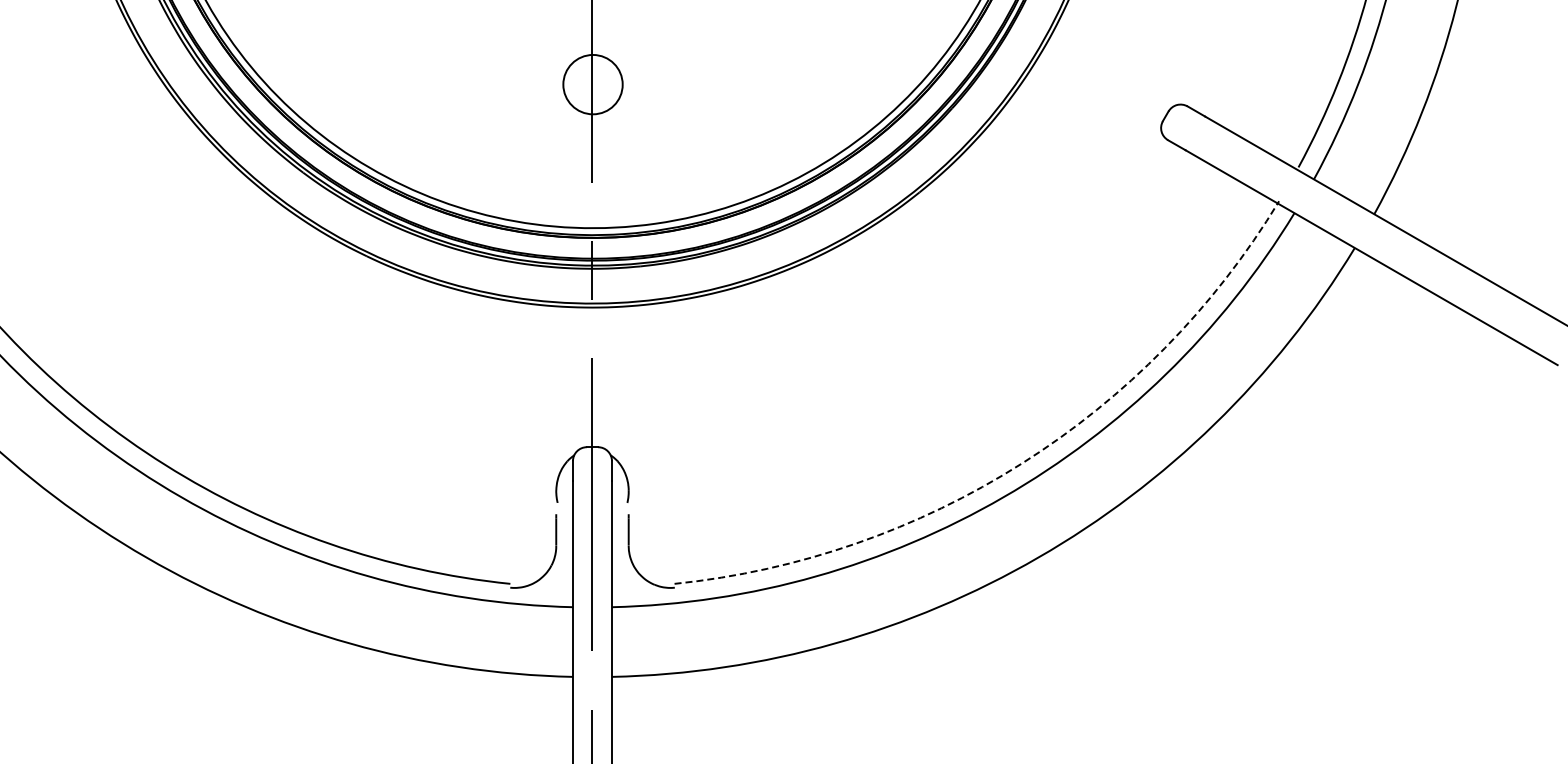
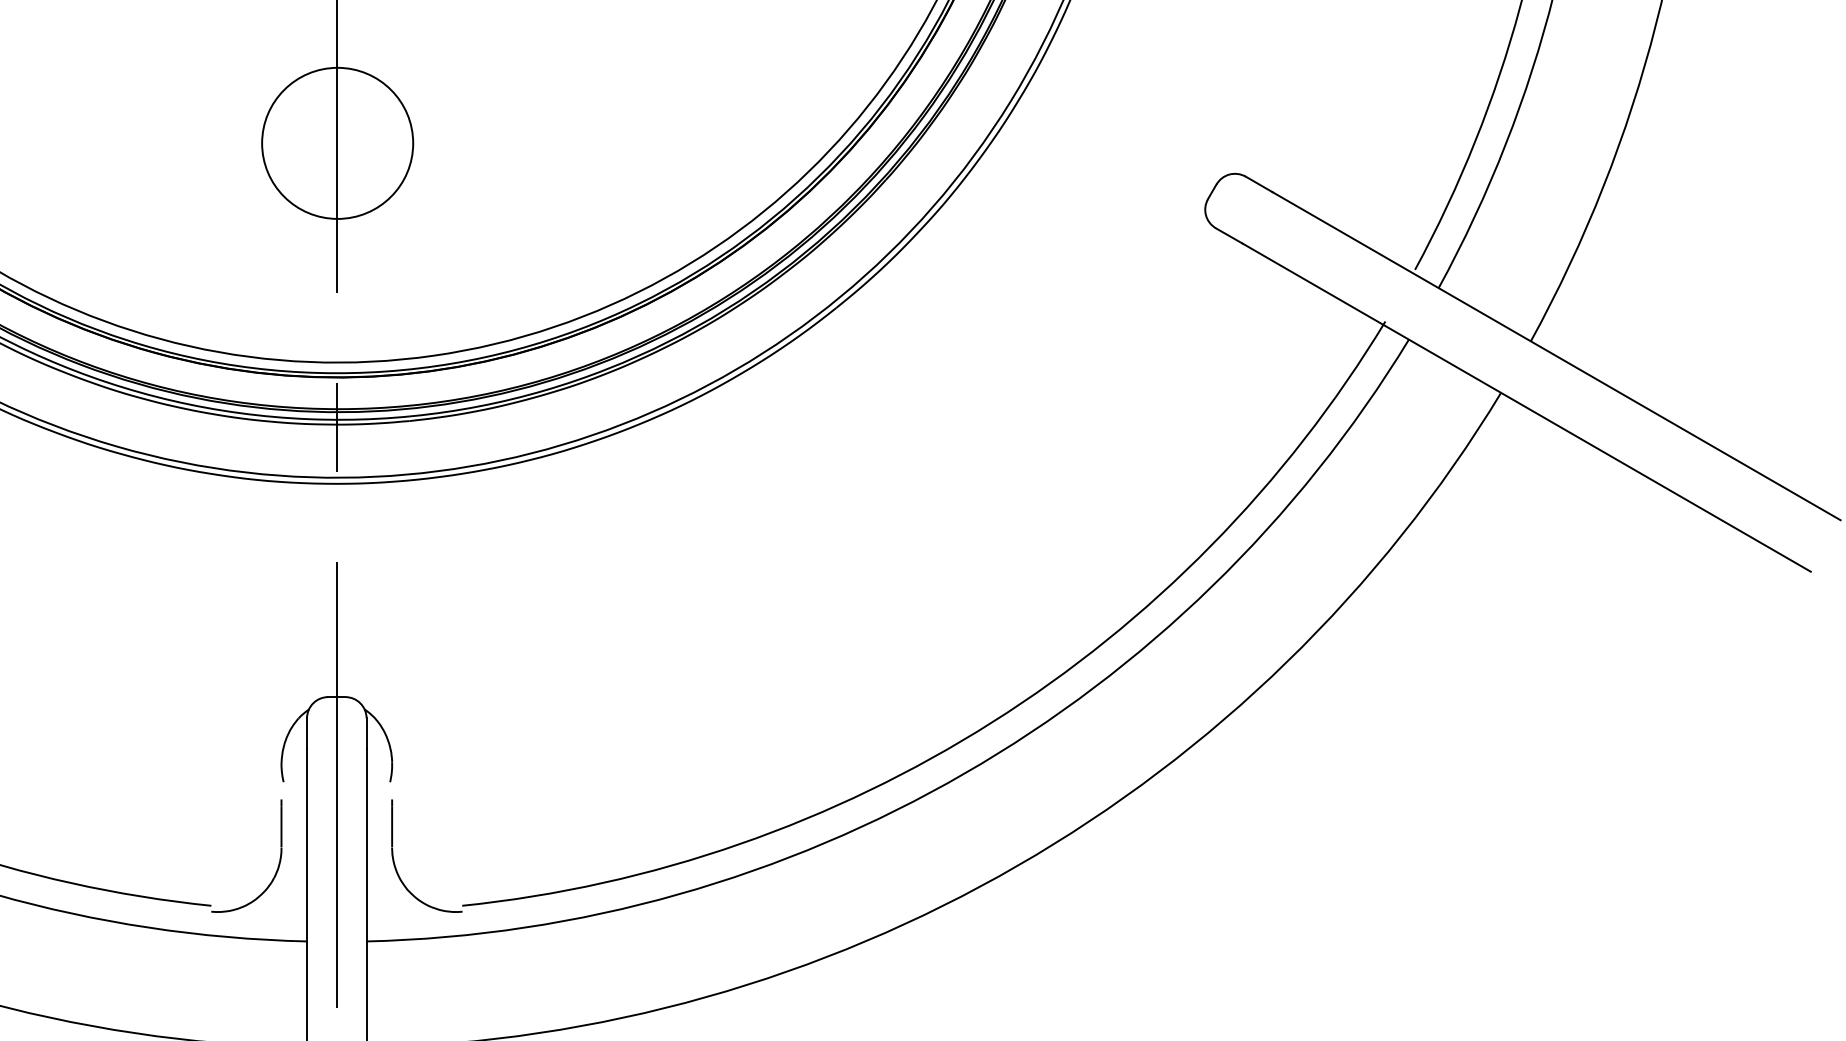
circle: (592, 84) -> (336, 143), size x1.67
arc: (1021, 463) -> (992, 721), dashed -> solid

